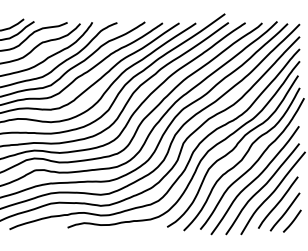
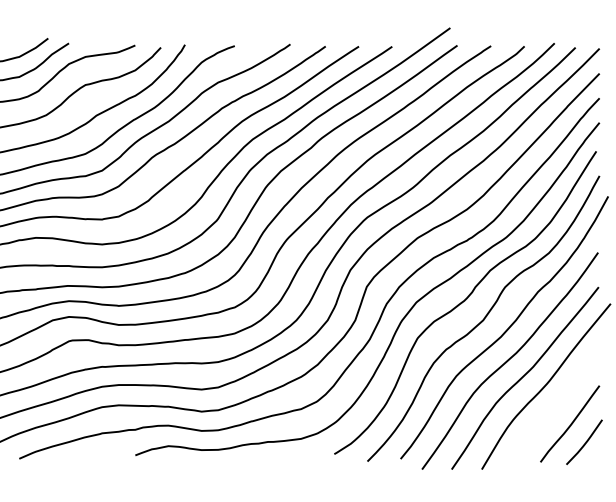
curve: (278, 202) -> (556, 404), removed

